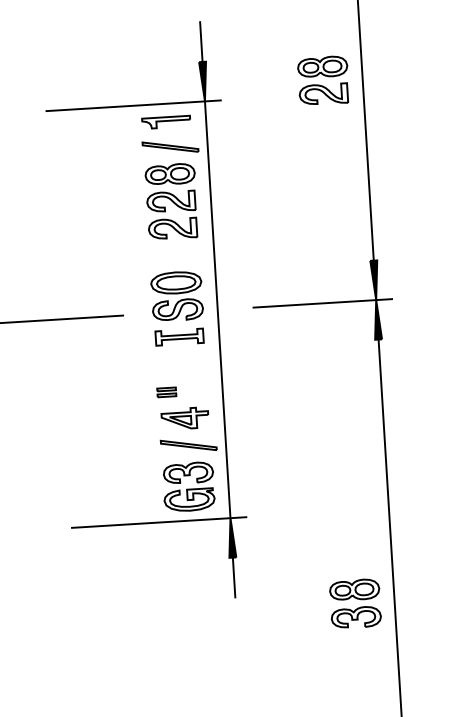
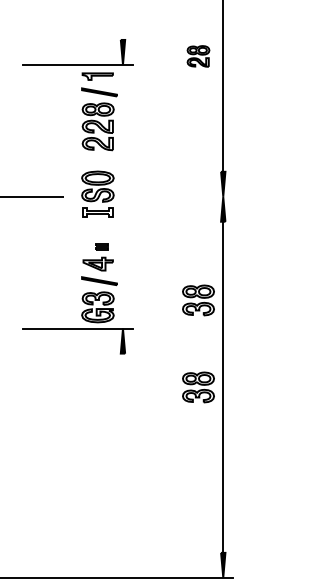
line: (200, 40) -> (122, 26), removed
part: (323, 80) -> (198, 56), size x0.7
line: (322, 302) -> (189, 196), removed
line: (216, 309) -> (122, 196), removed
part: (166, 391) -> (101, 246), moved
part: (347, 466) -> (198, 300), added
line: (233, 576) -> (122, 365), removed

